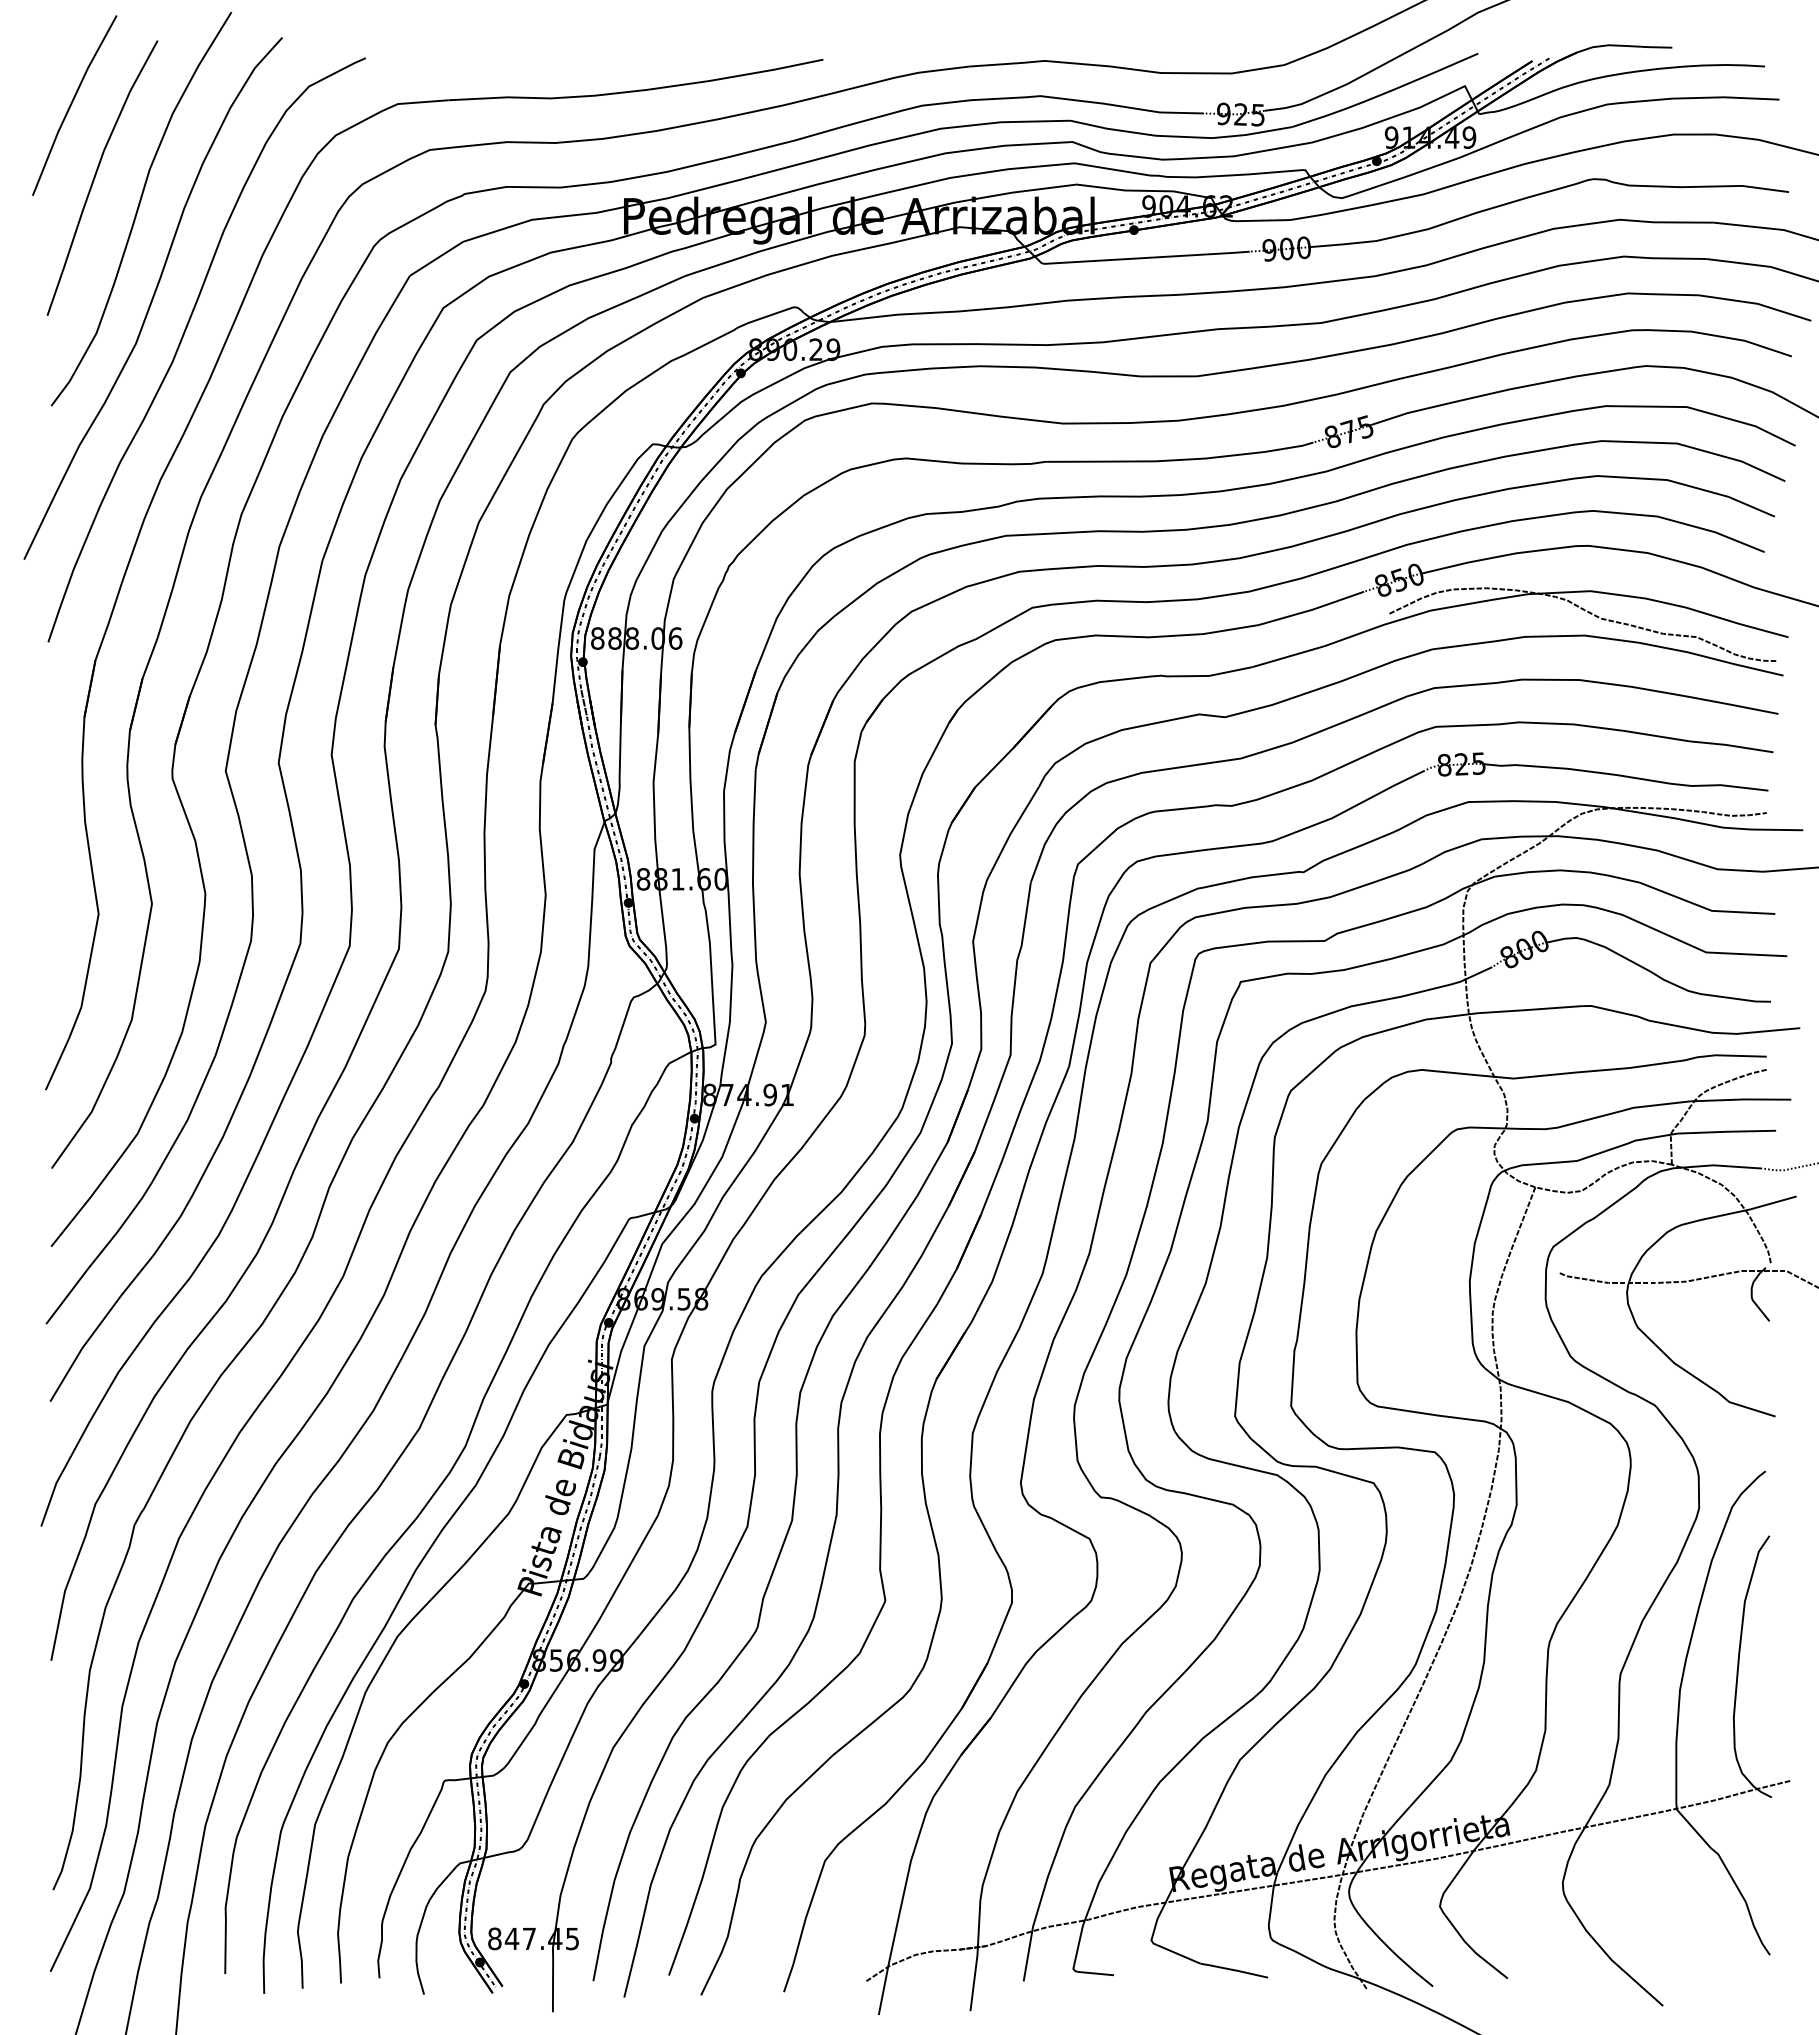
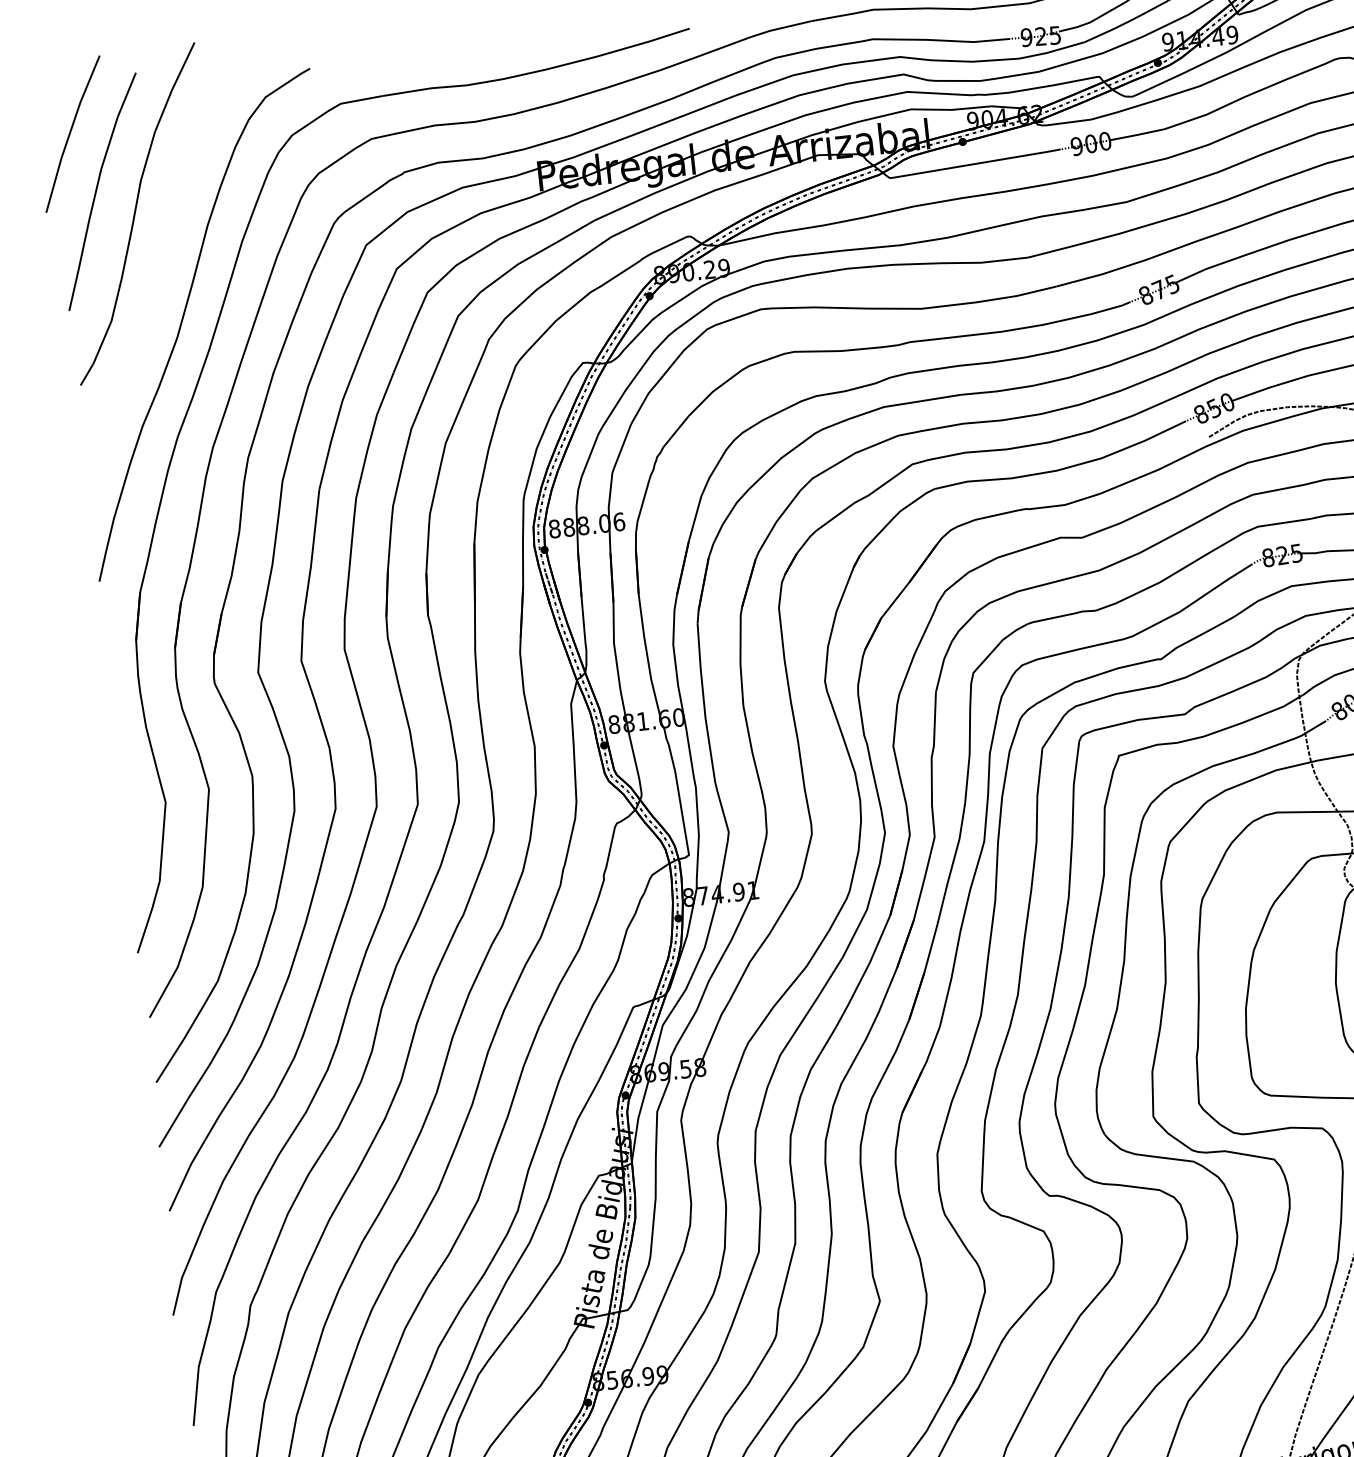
curve: (152, 298) -> (154, 287), removed

